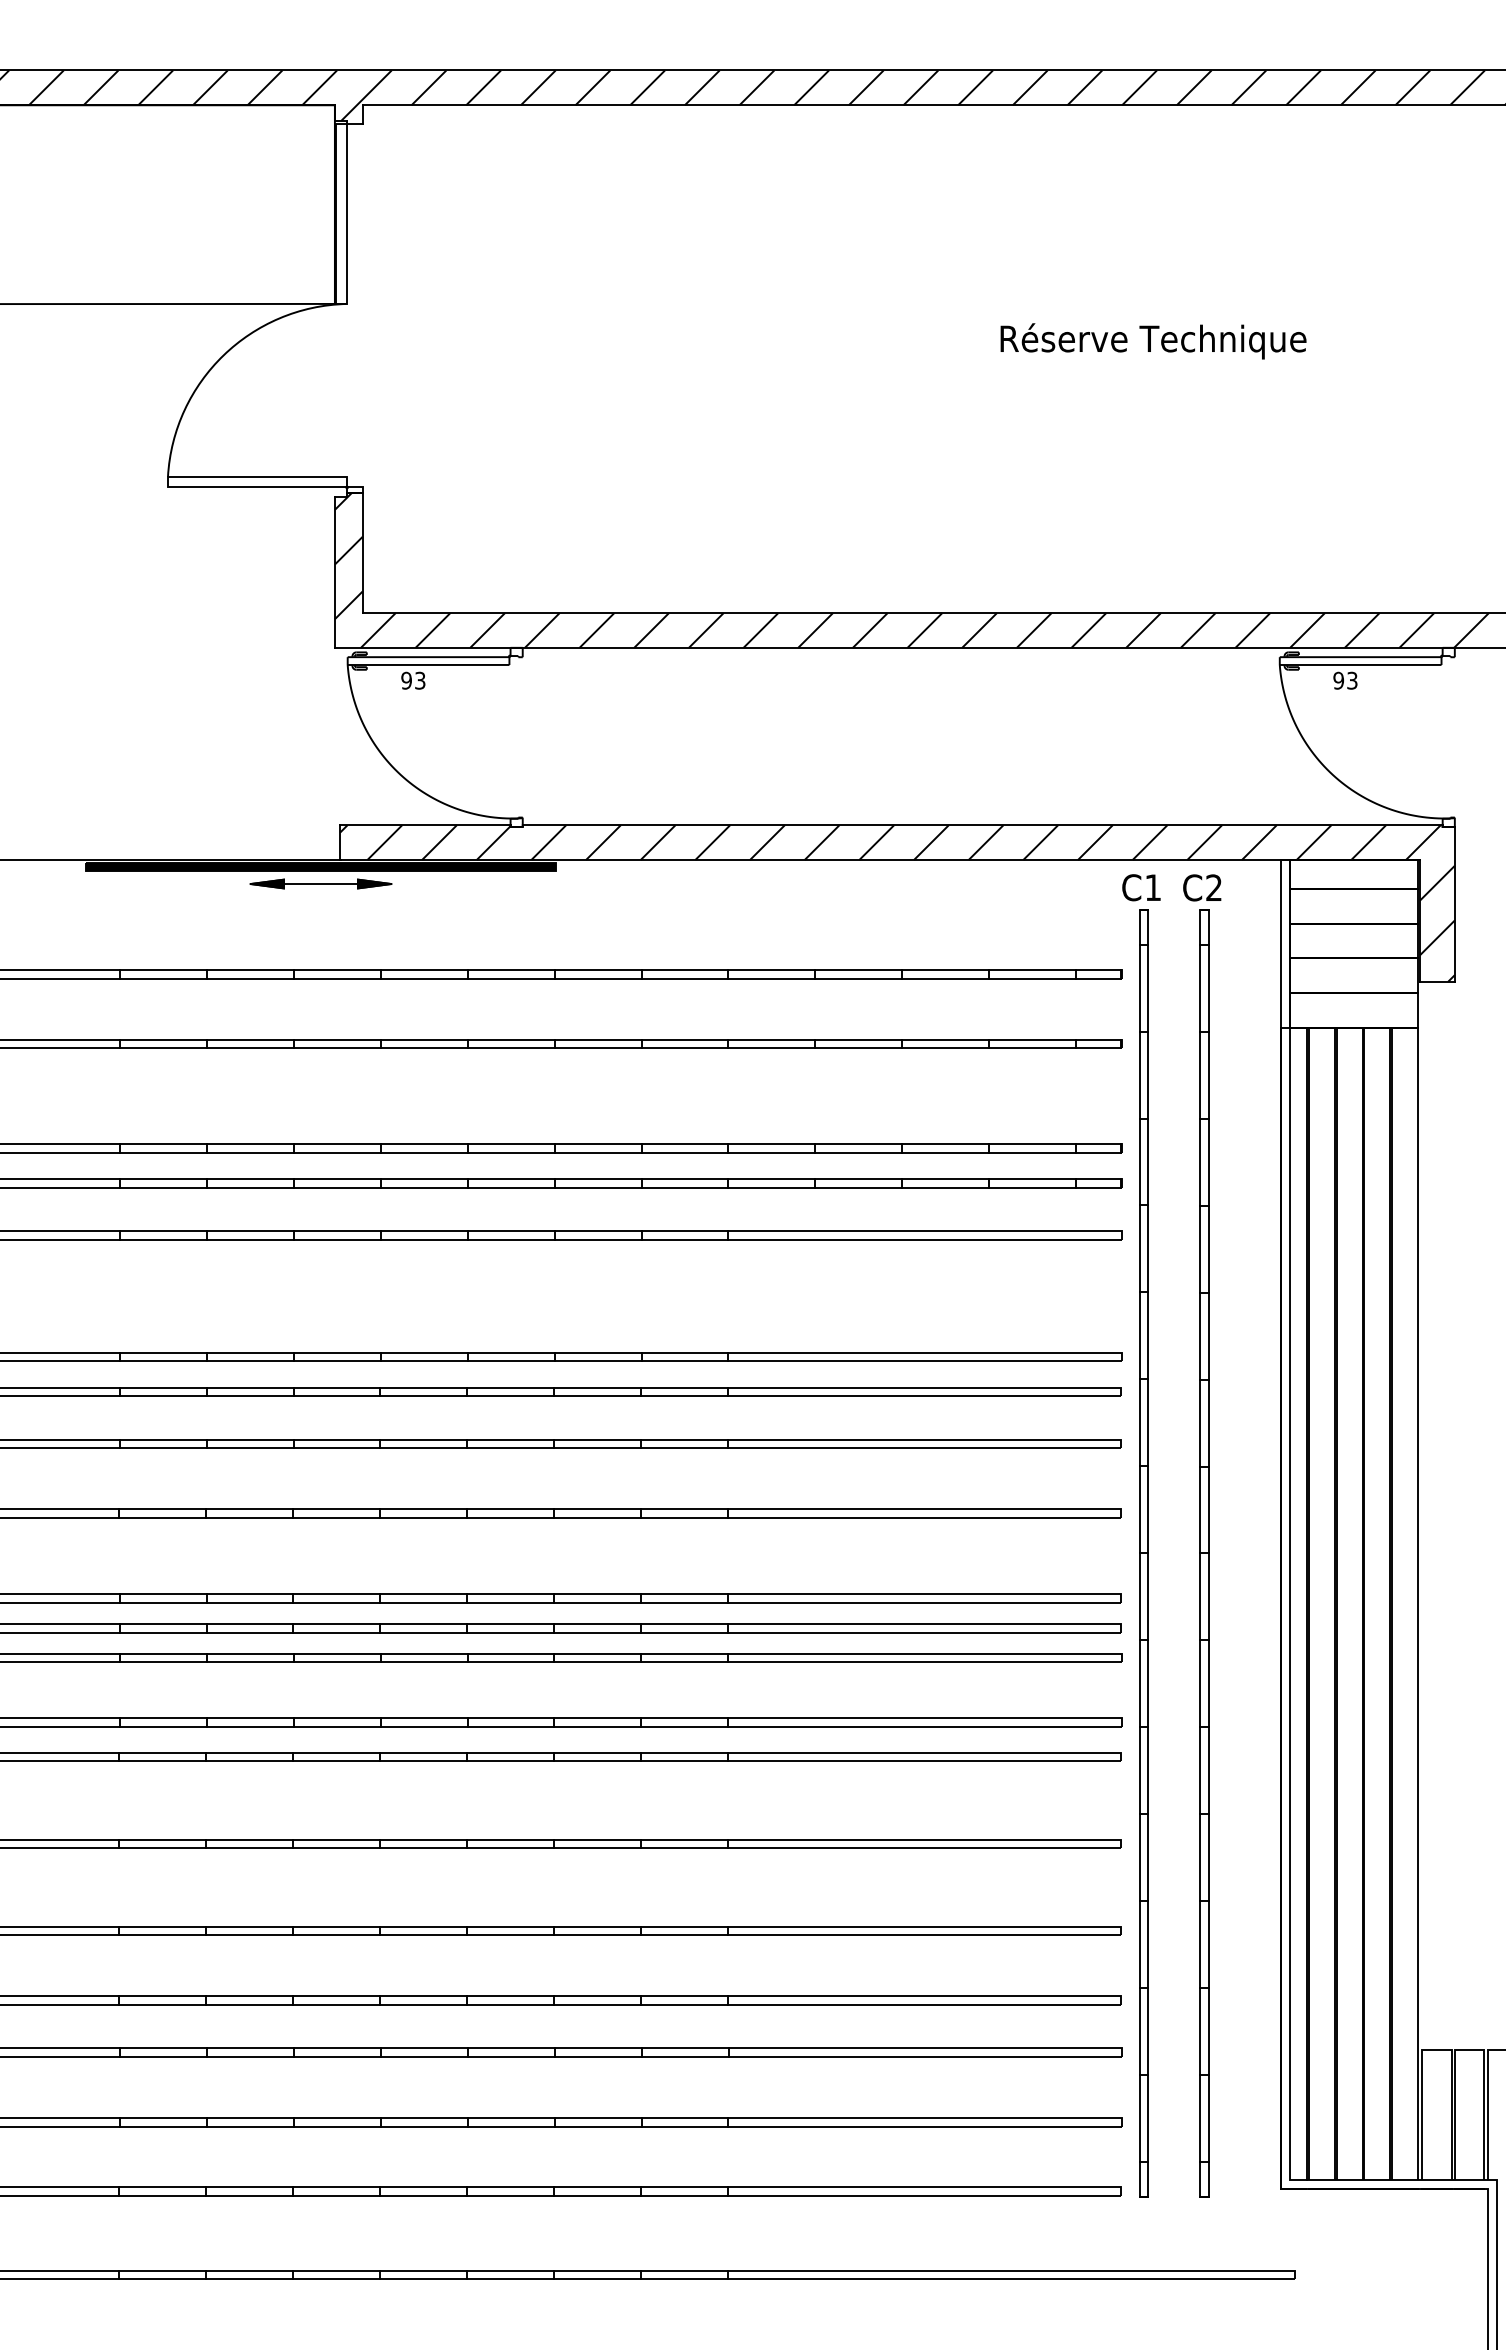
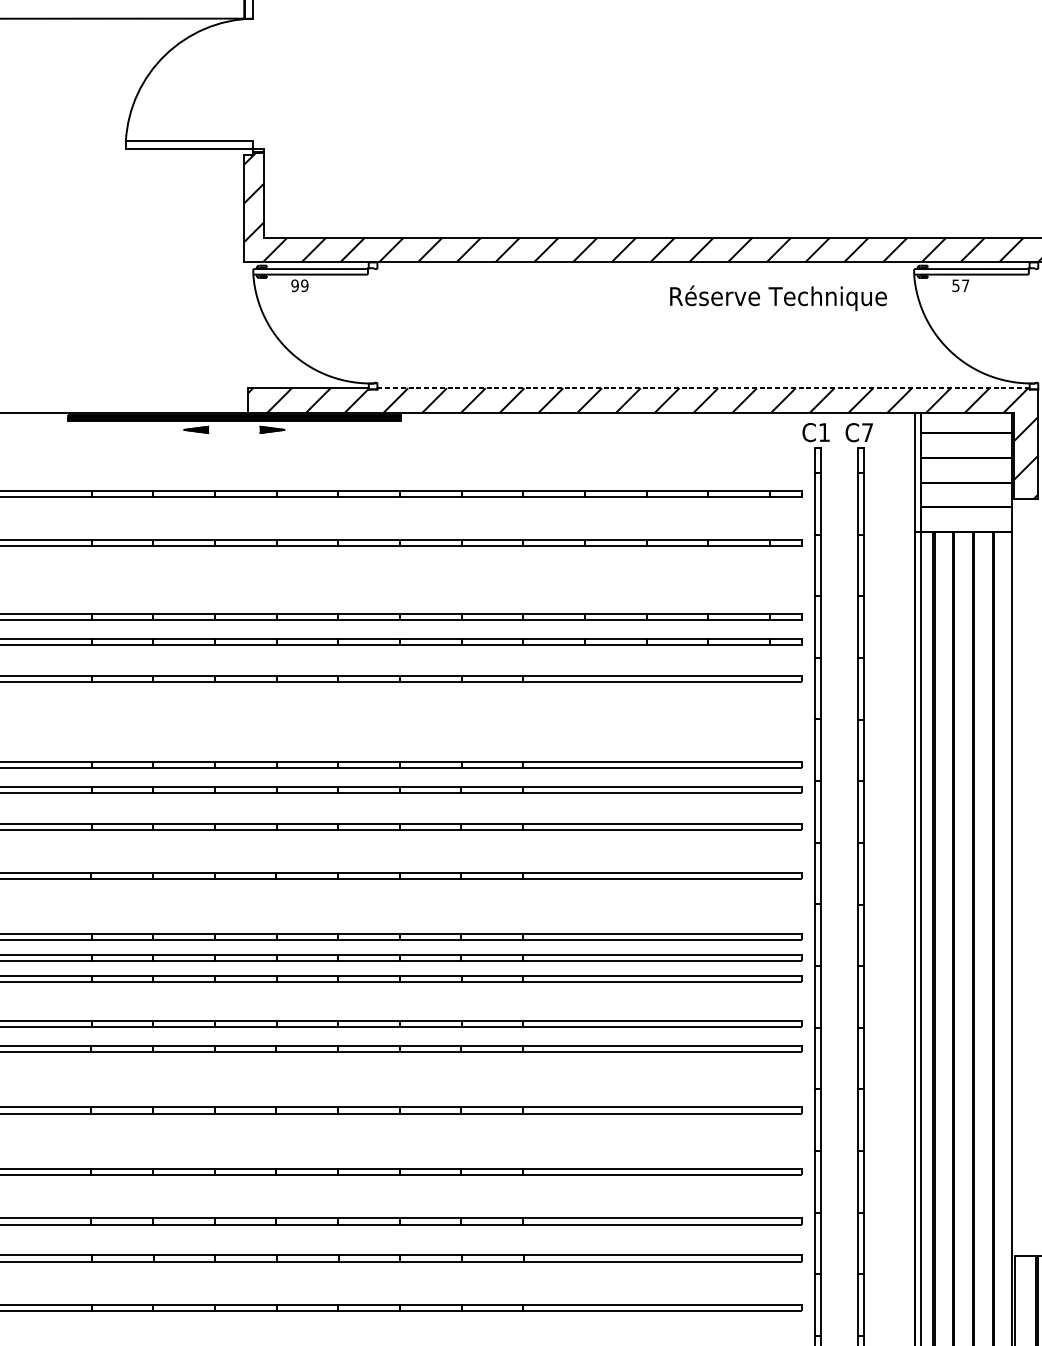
text: (1153, 341) -> (778, 298), moved
text: (420, 680) -> (304, 285), 93 -> 99
text: (1345, 680) -> (960, 285), 93 -> 57
line: (982, 825) -> (703, 388), solid -> dashed
line: (320, 884) -> (234, 430), removed
text: (1213, 887) -> (867, 432), C2 -> C7

